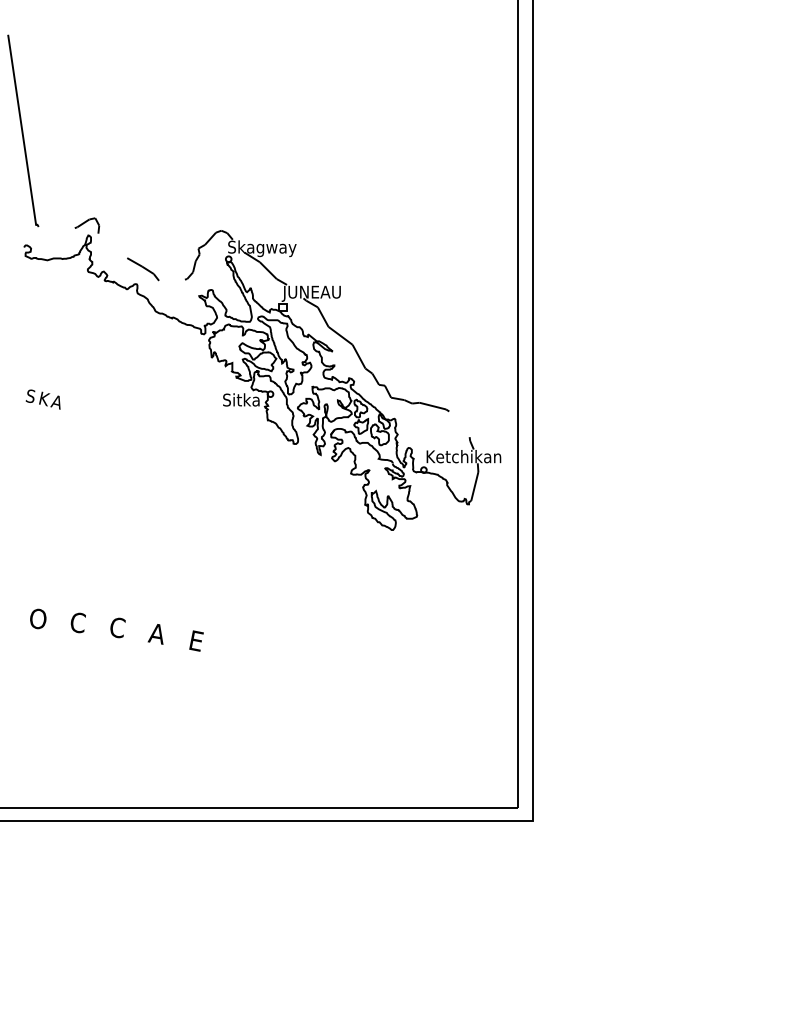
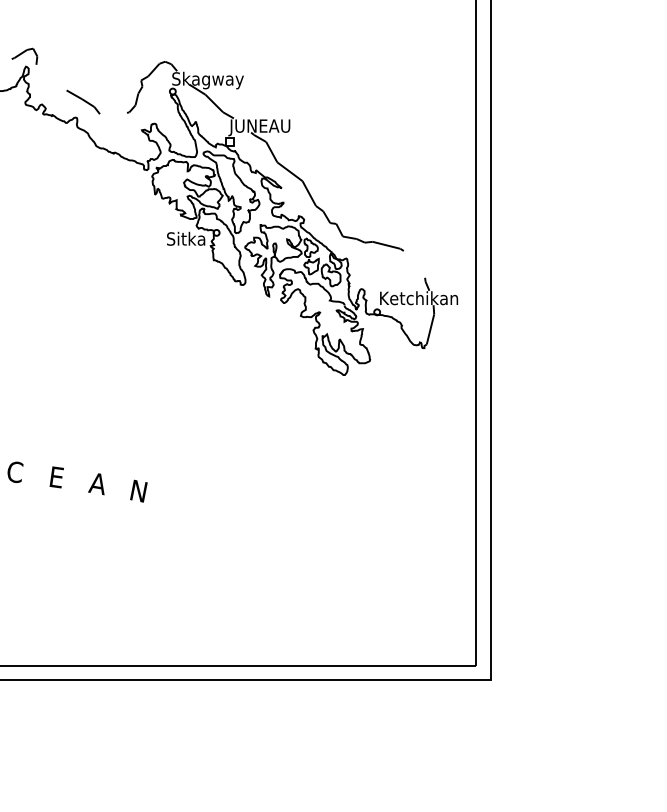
text: (117, 627) -> (56, 477), C -> E
text: (195, 640) -> (138, 490), E -> N

